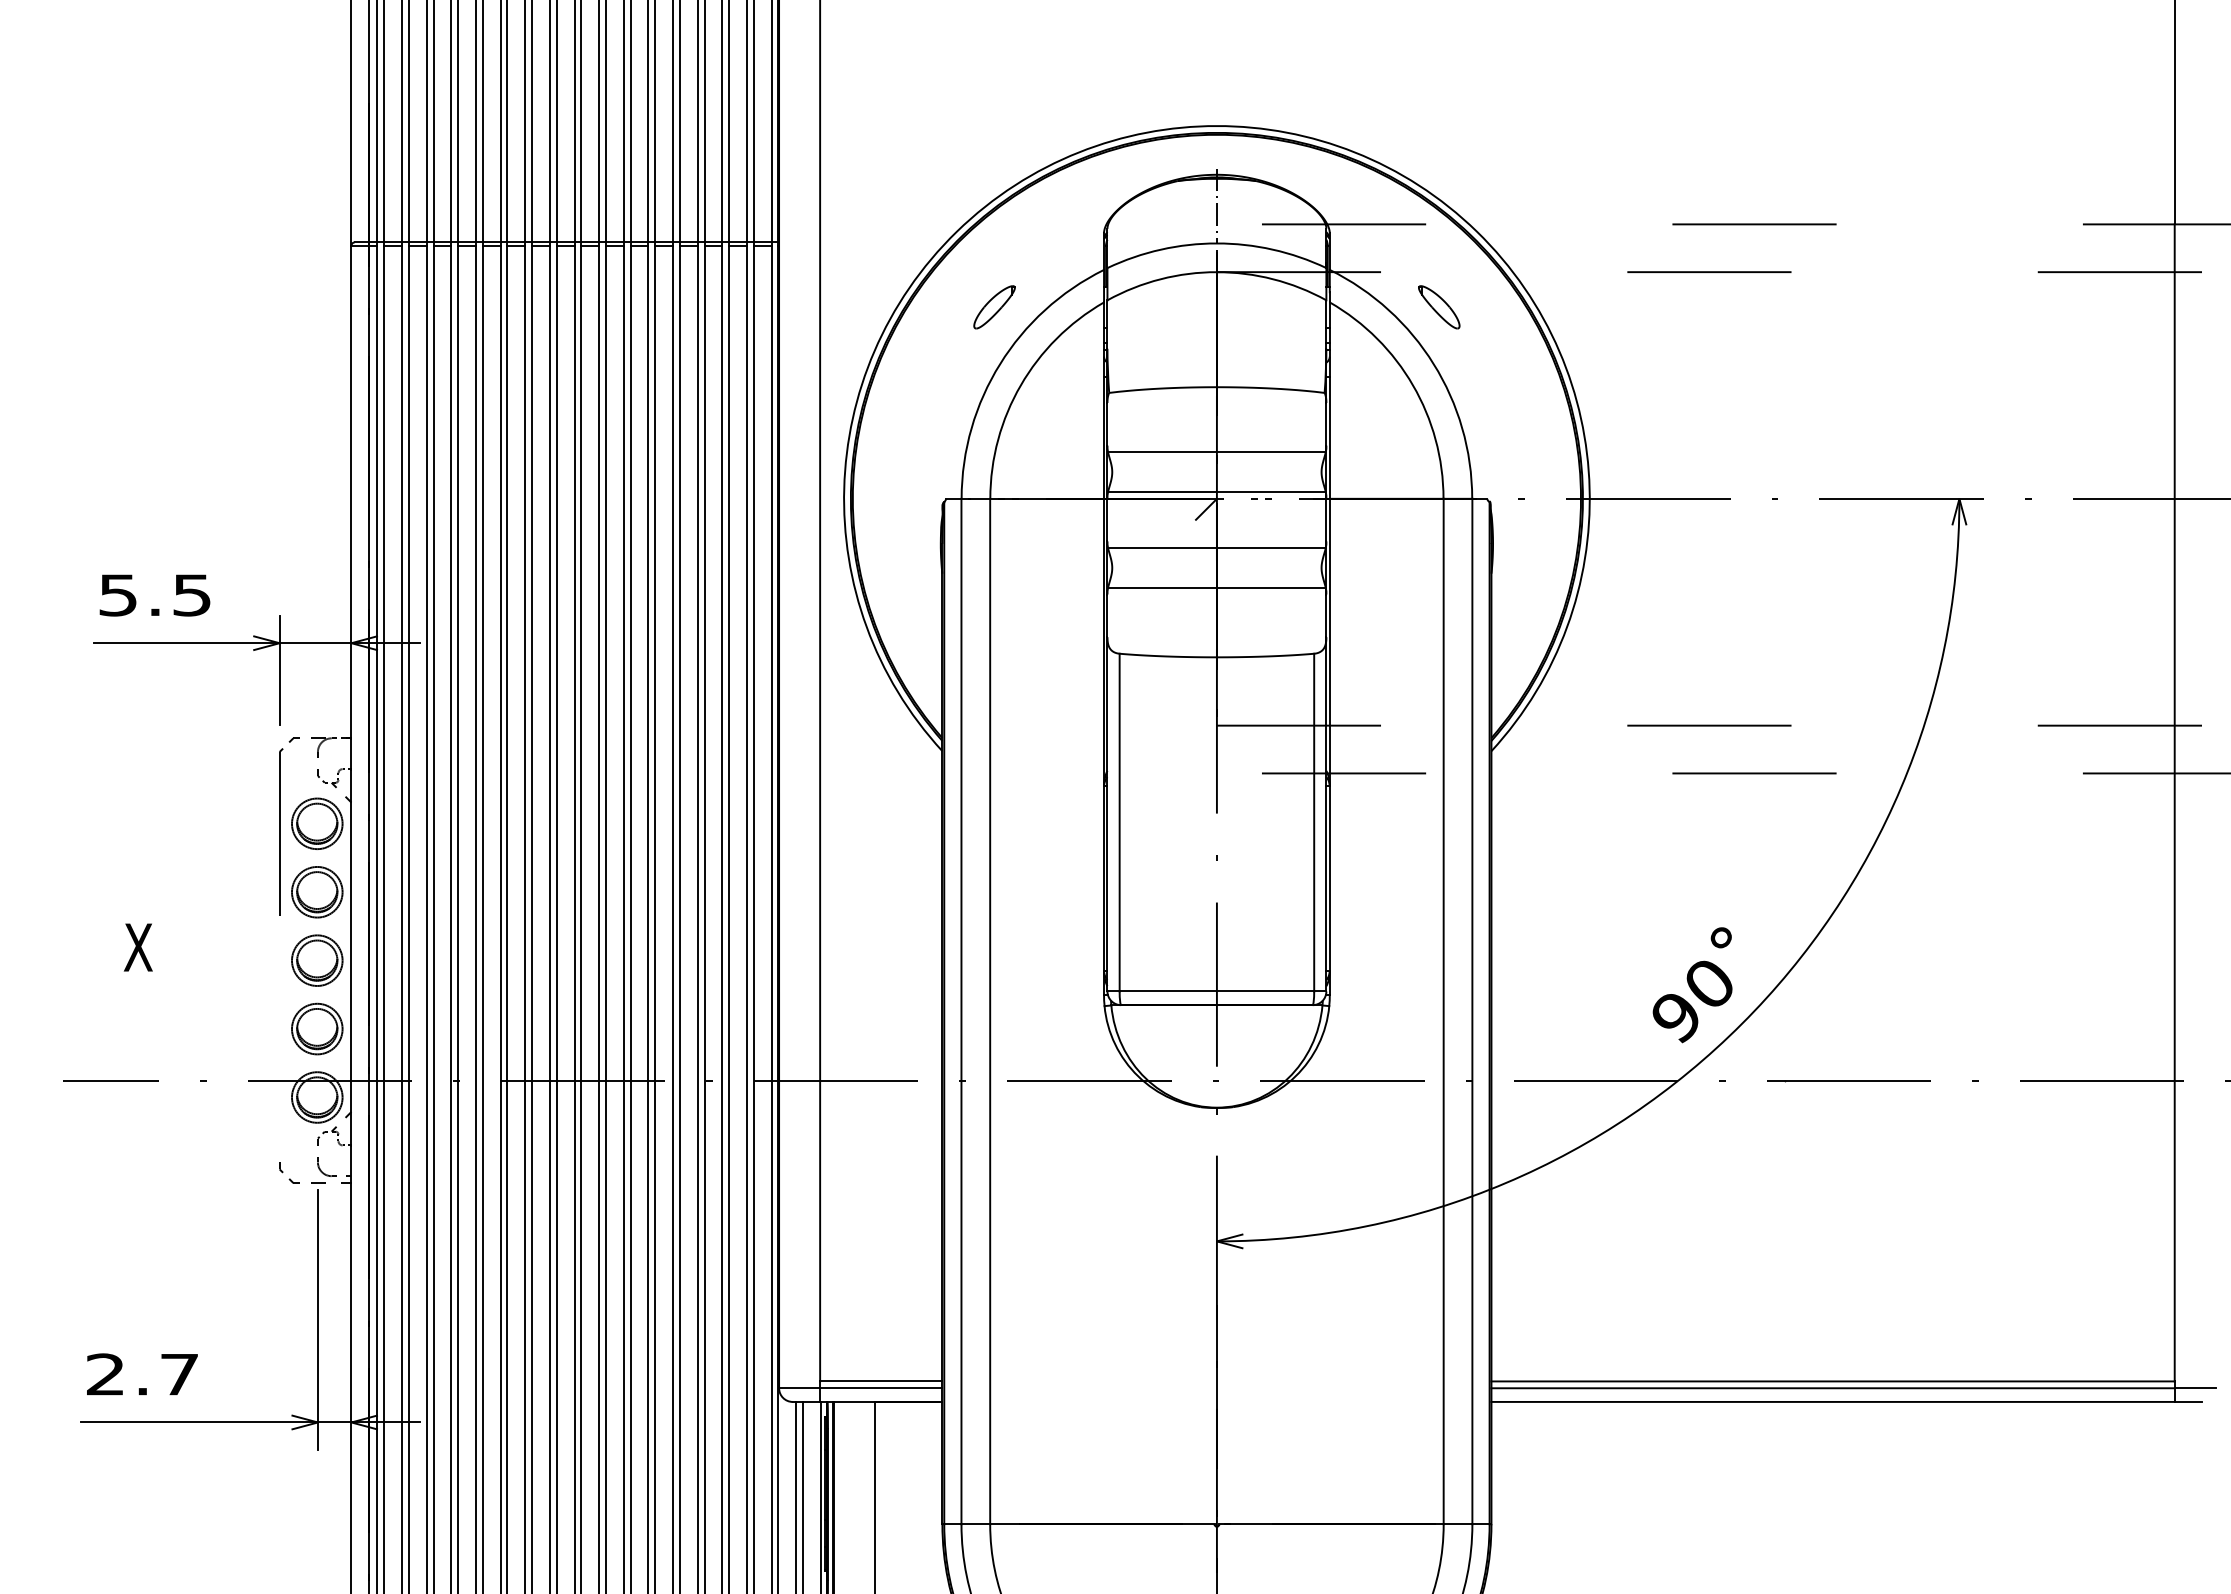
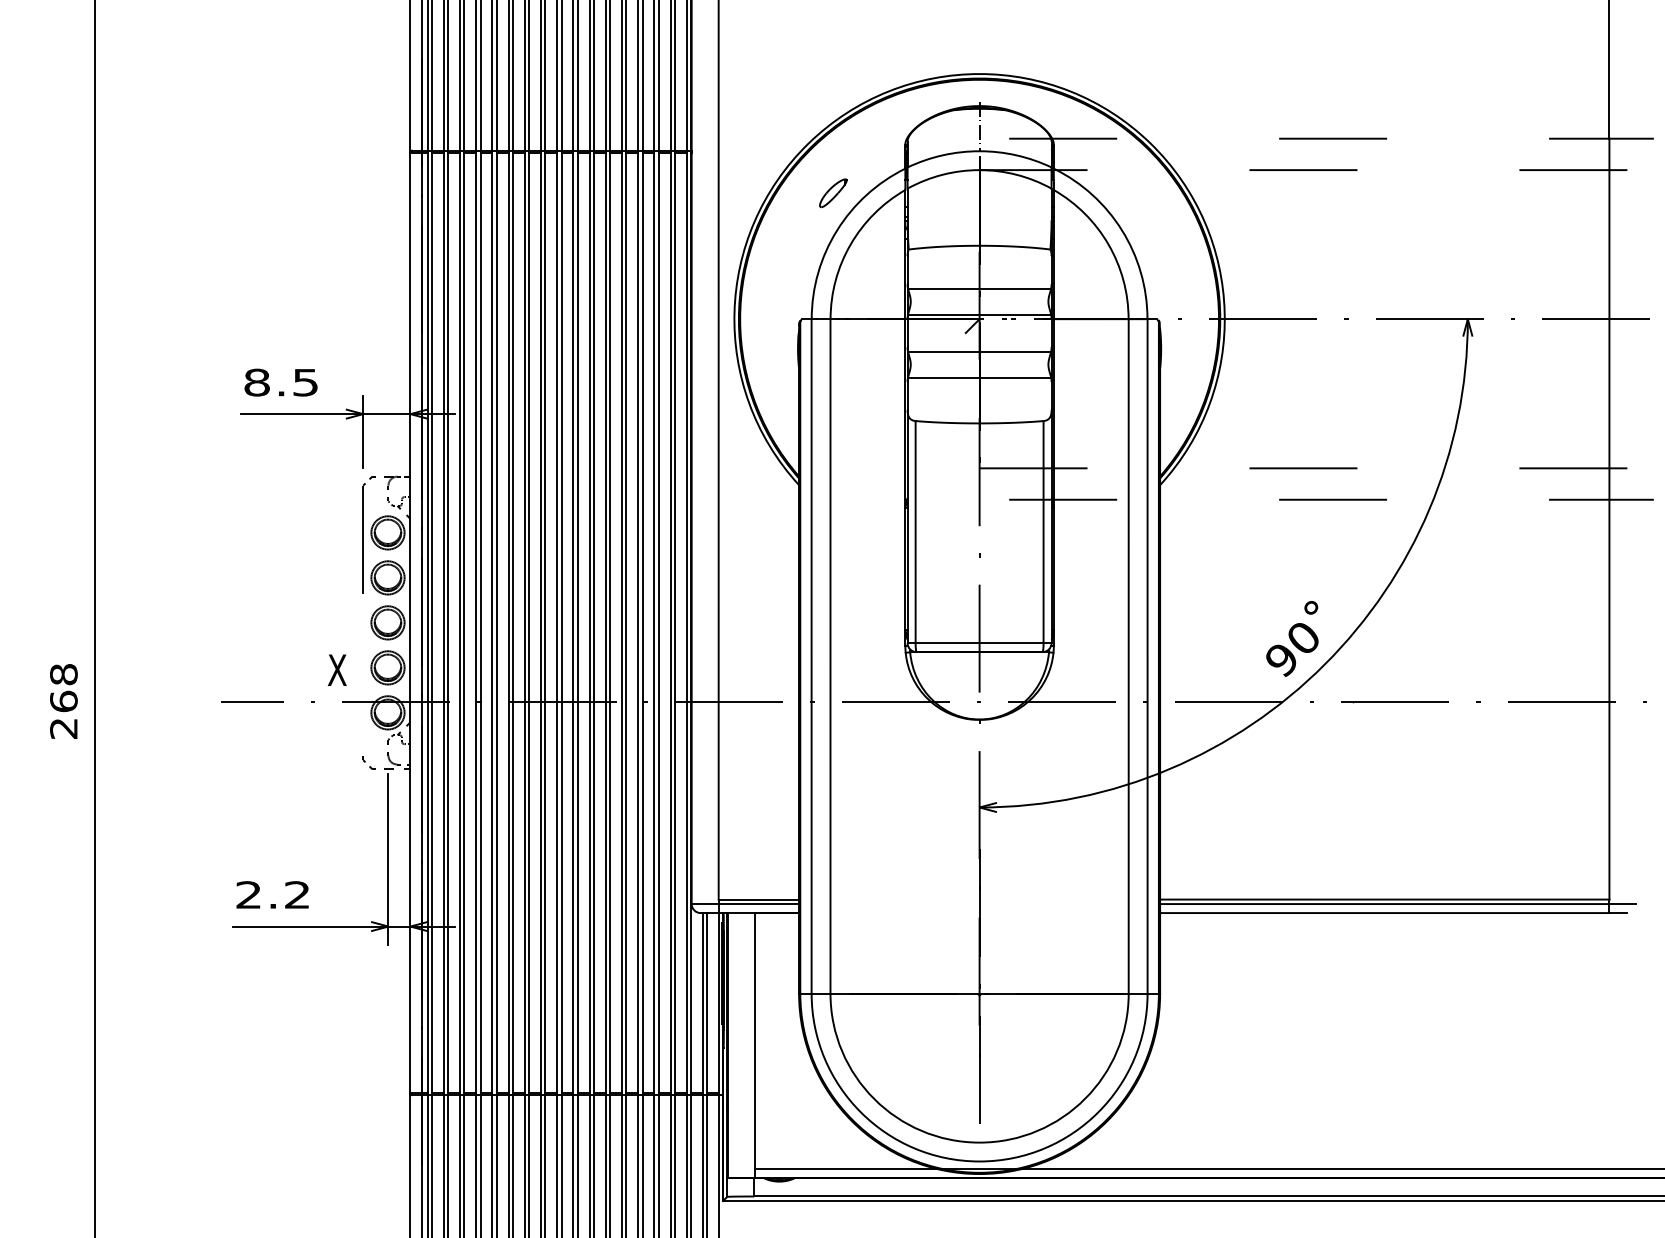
part: (1438, 307) -> (1125, 193), removed
text: (117, 595) -> (256, 382), 5.5 -> 8.5
text: (138, 946) -> (337, 669), moved
text: (179, 1373) -> (297, 894), 2.7 -> 2.2

